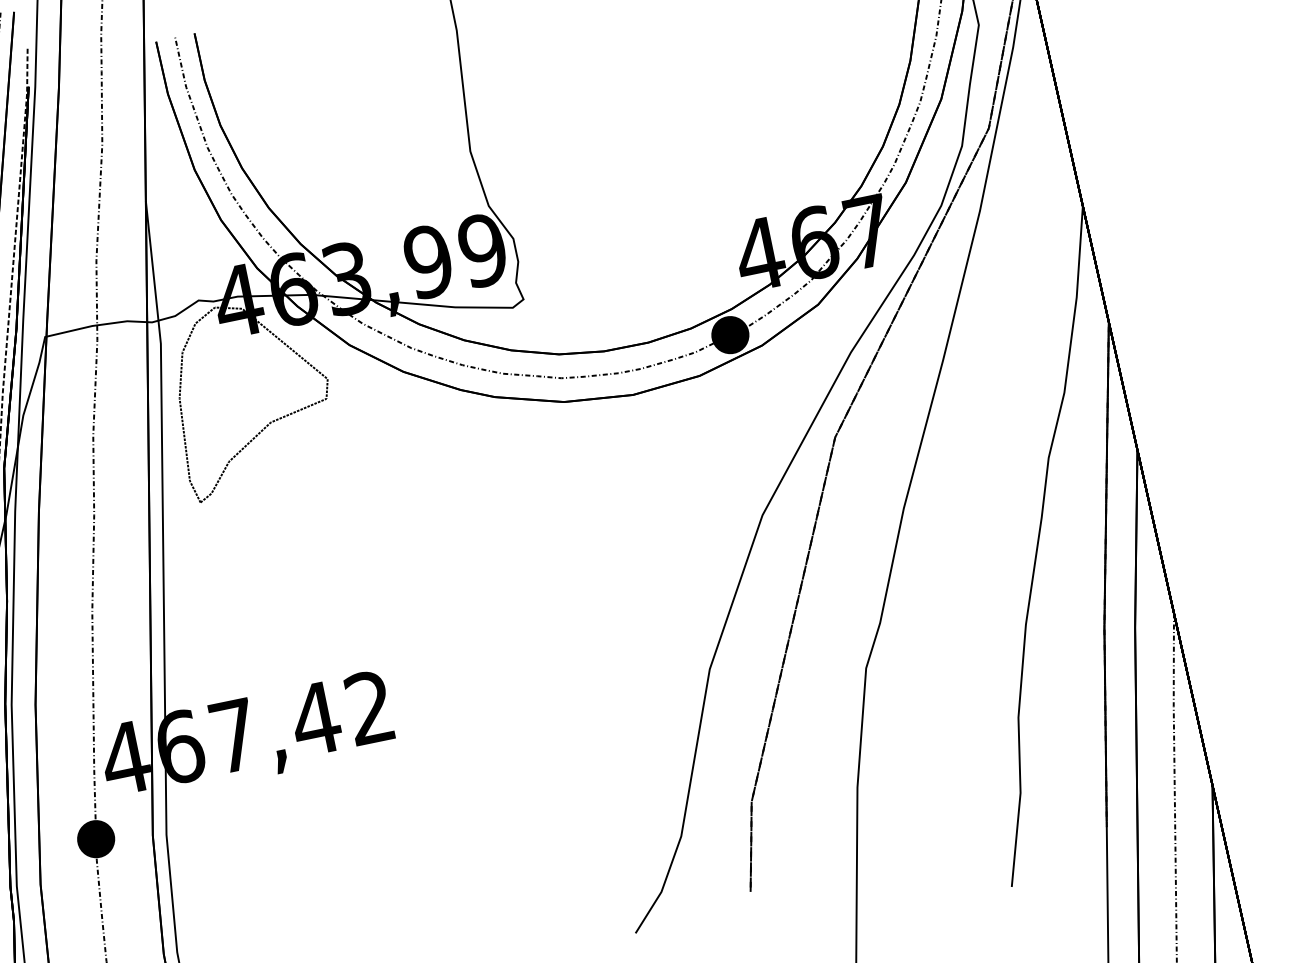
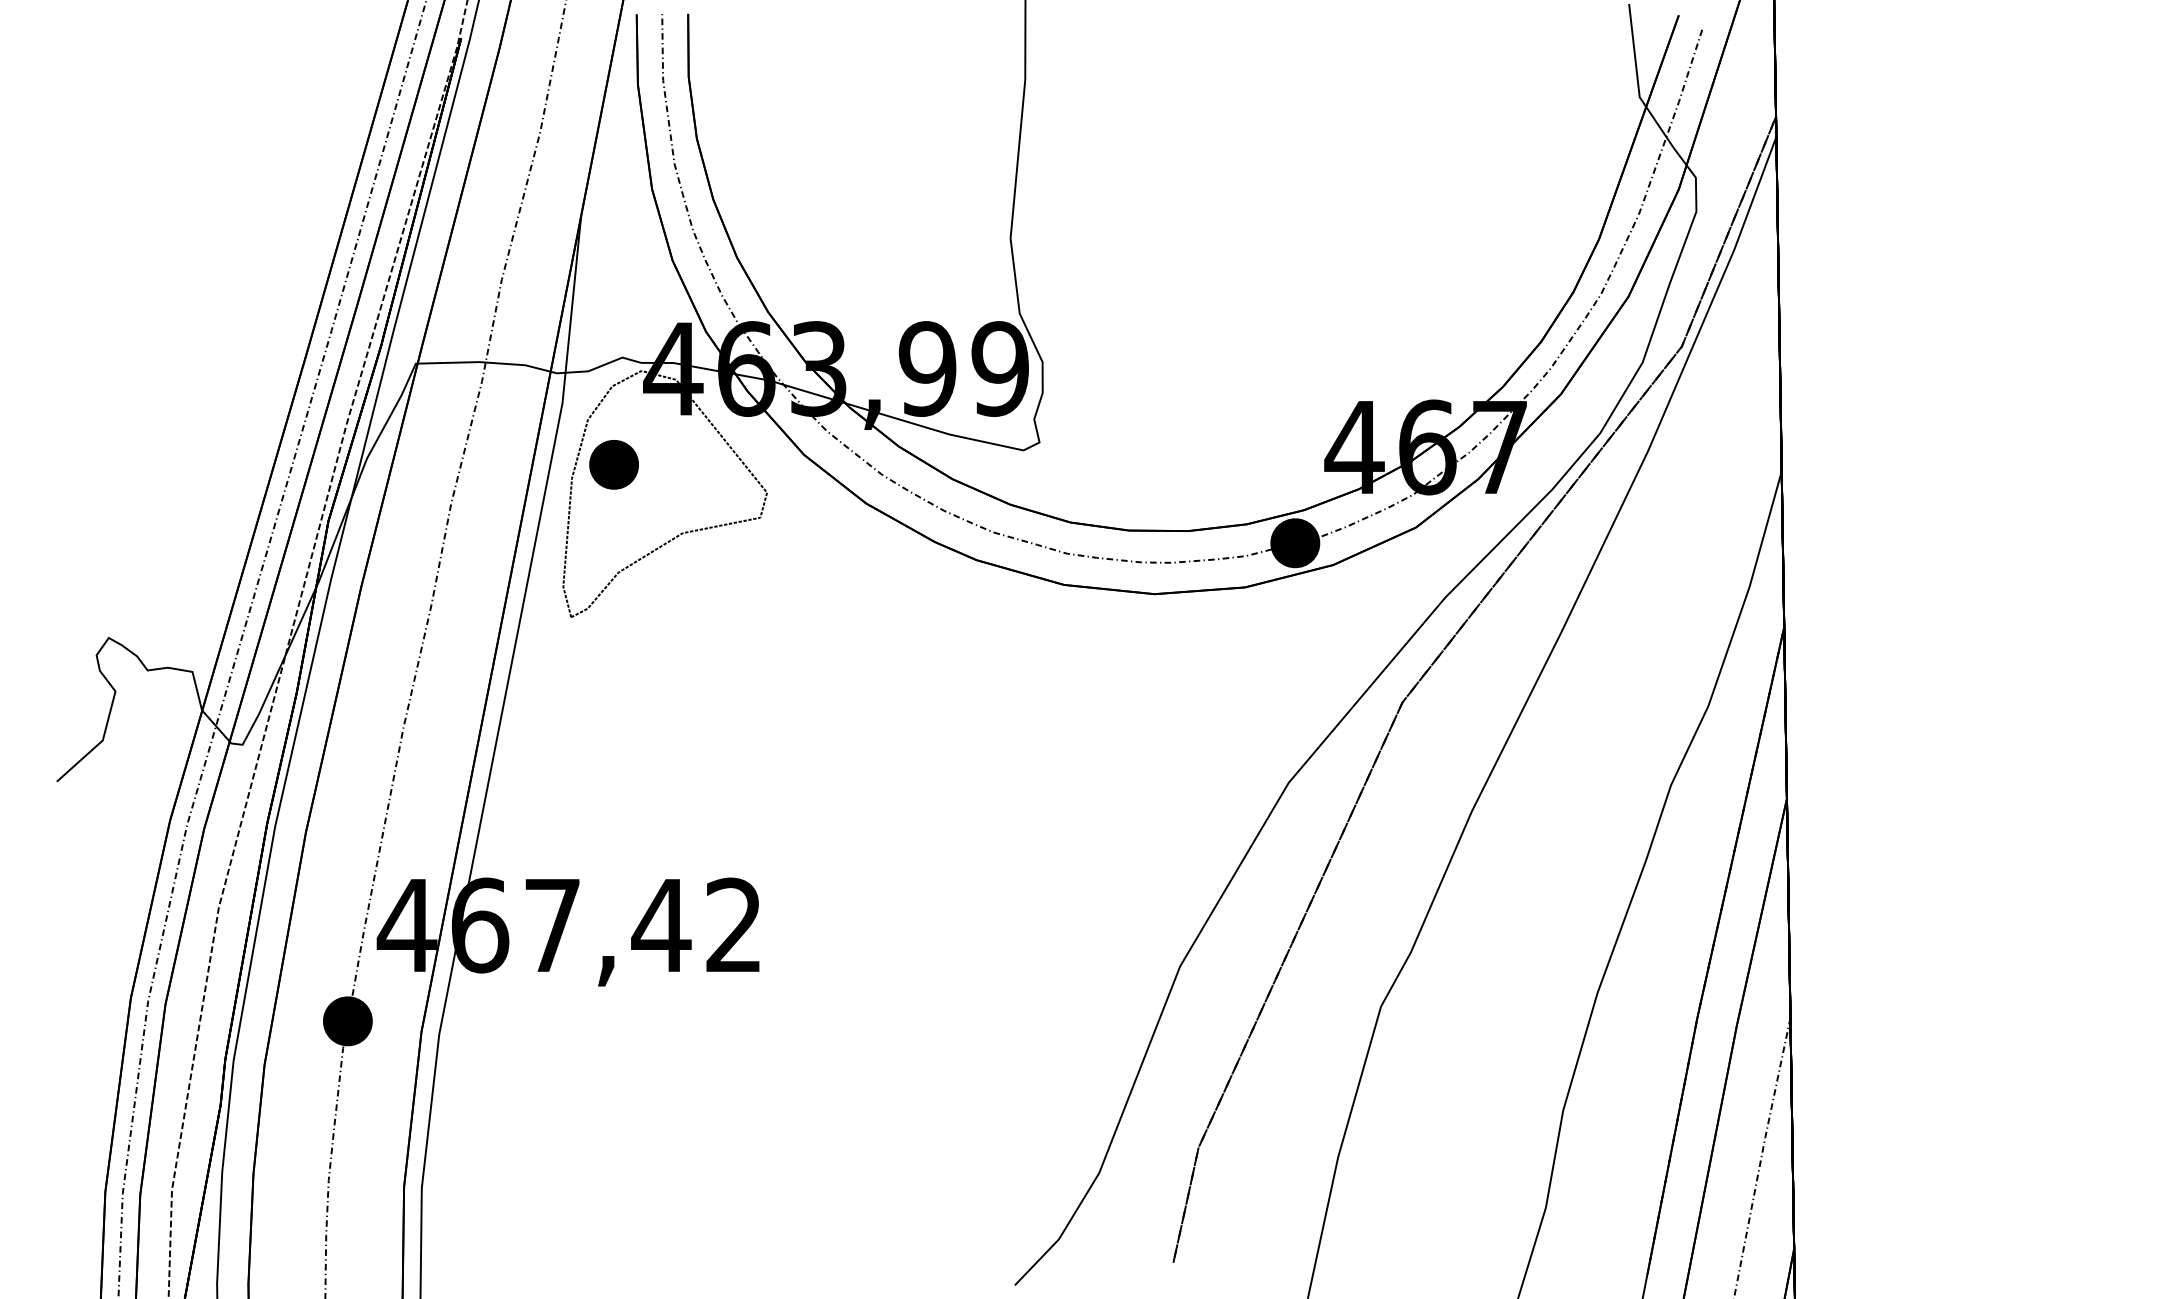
part: (208, 381) -> (613, 464), added

